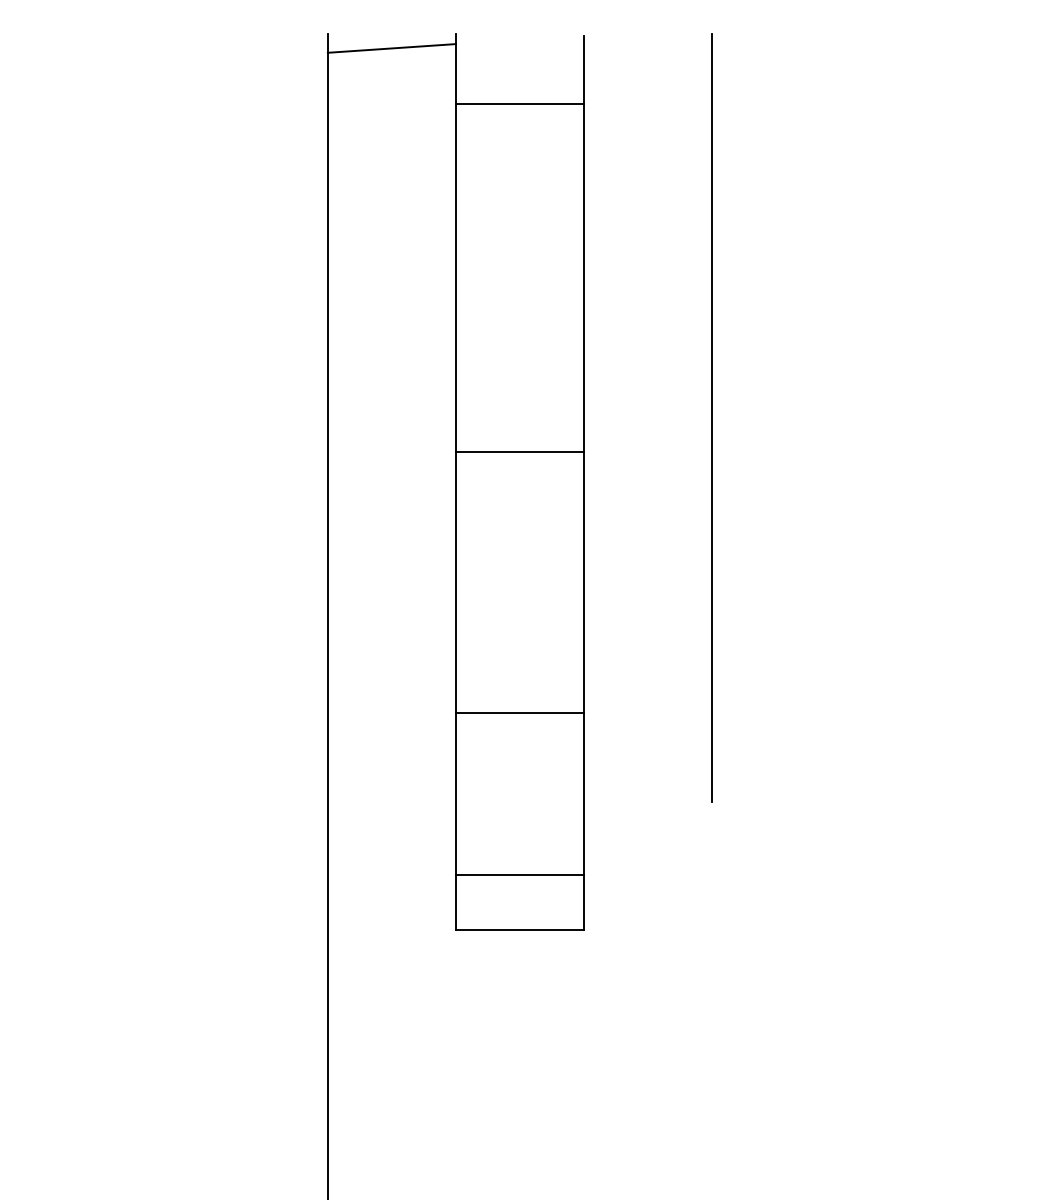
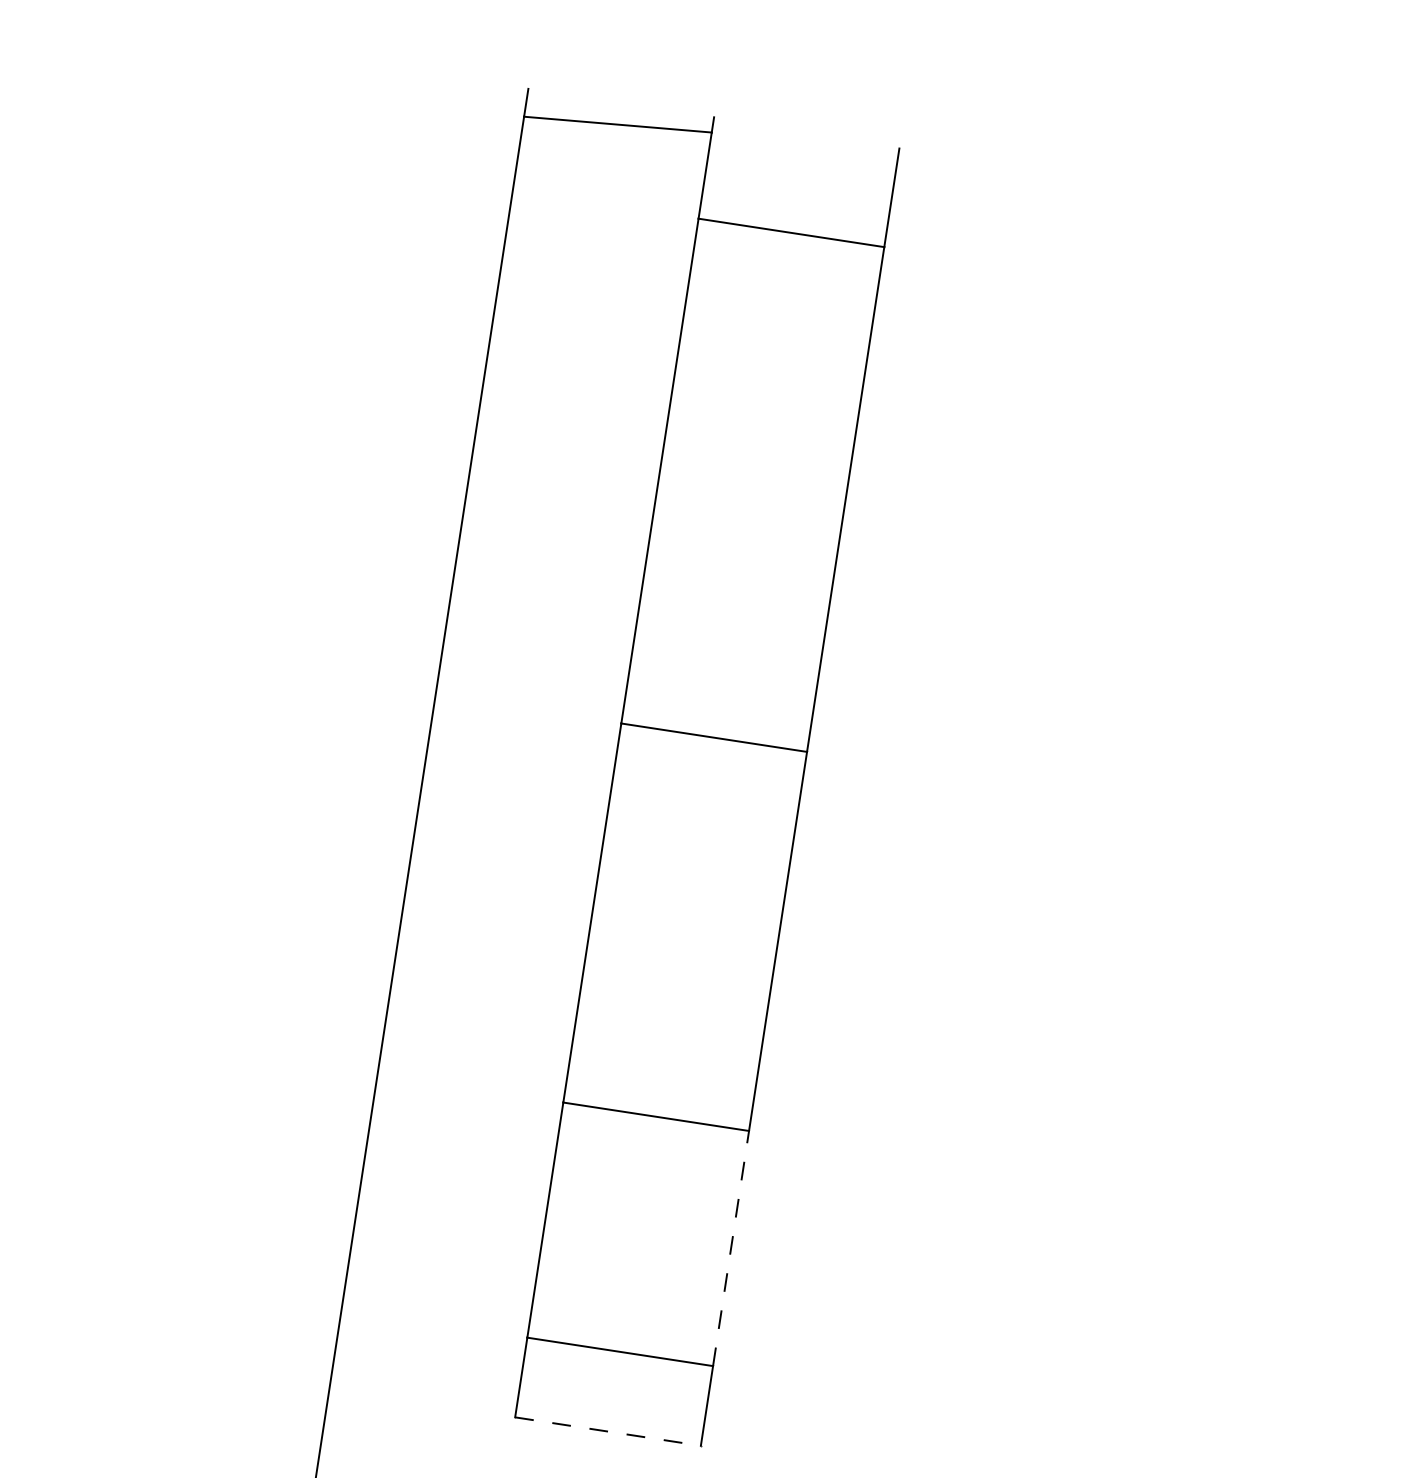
line: (712, 417) -> (1000, 730), removed
line: (584, 793) -> (731, 1247), solid -> dashed
line: (520, 930) -> (608, 1432), solid -> dashed

